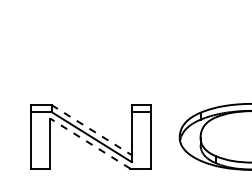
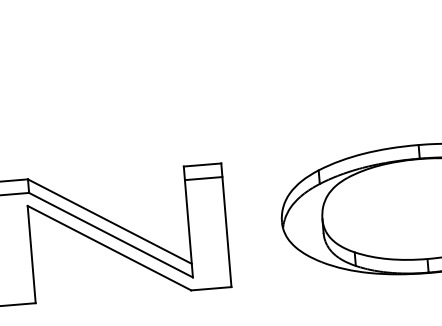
line: (92, 130) -> (111, 222), dashed -> solid
line: (89, 143) -> (107, 247), dashed -> solid

